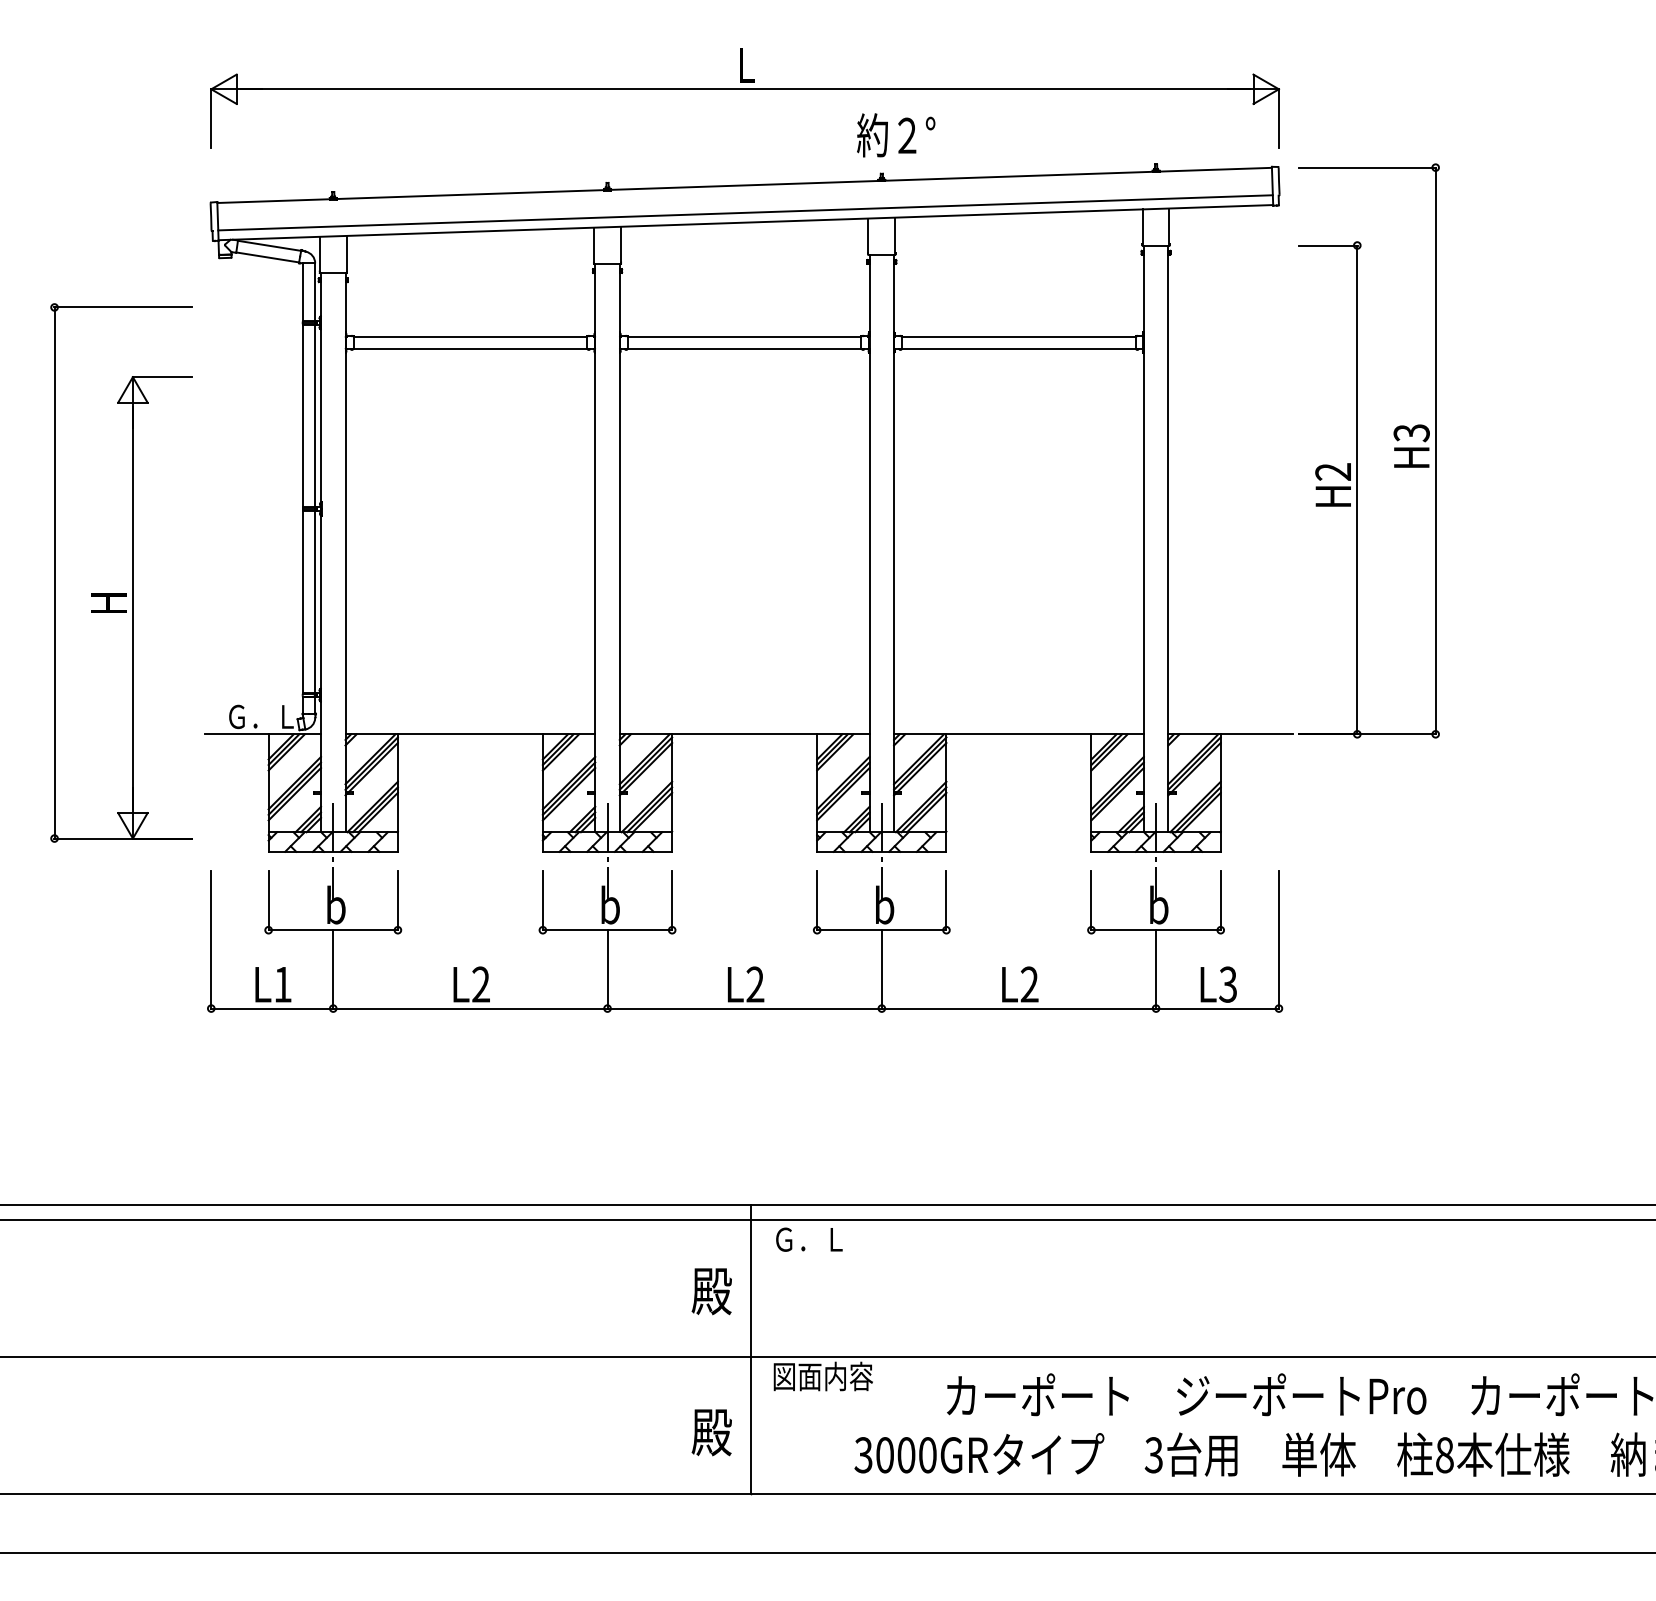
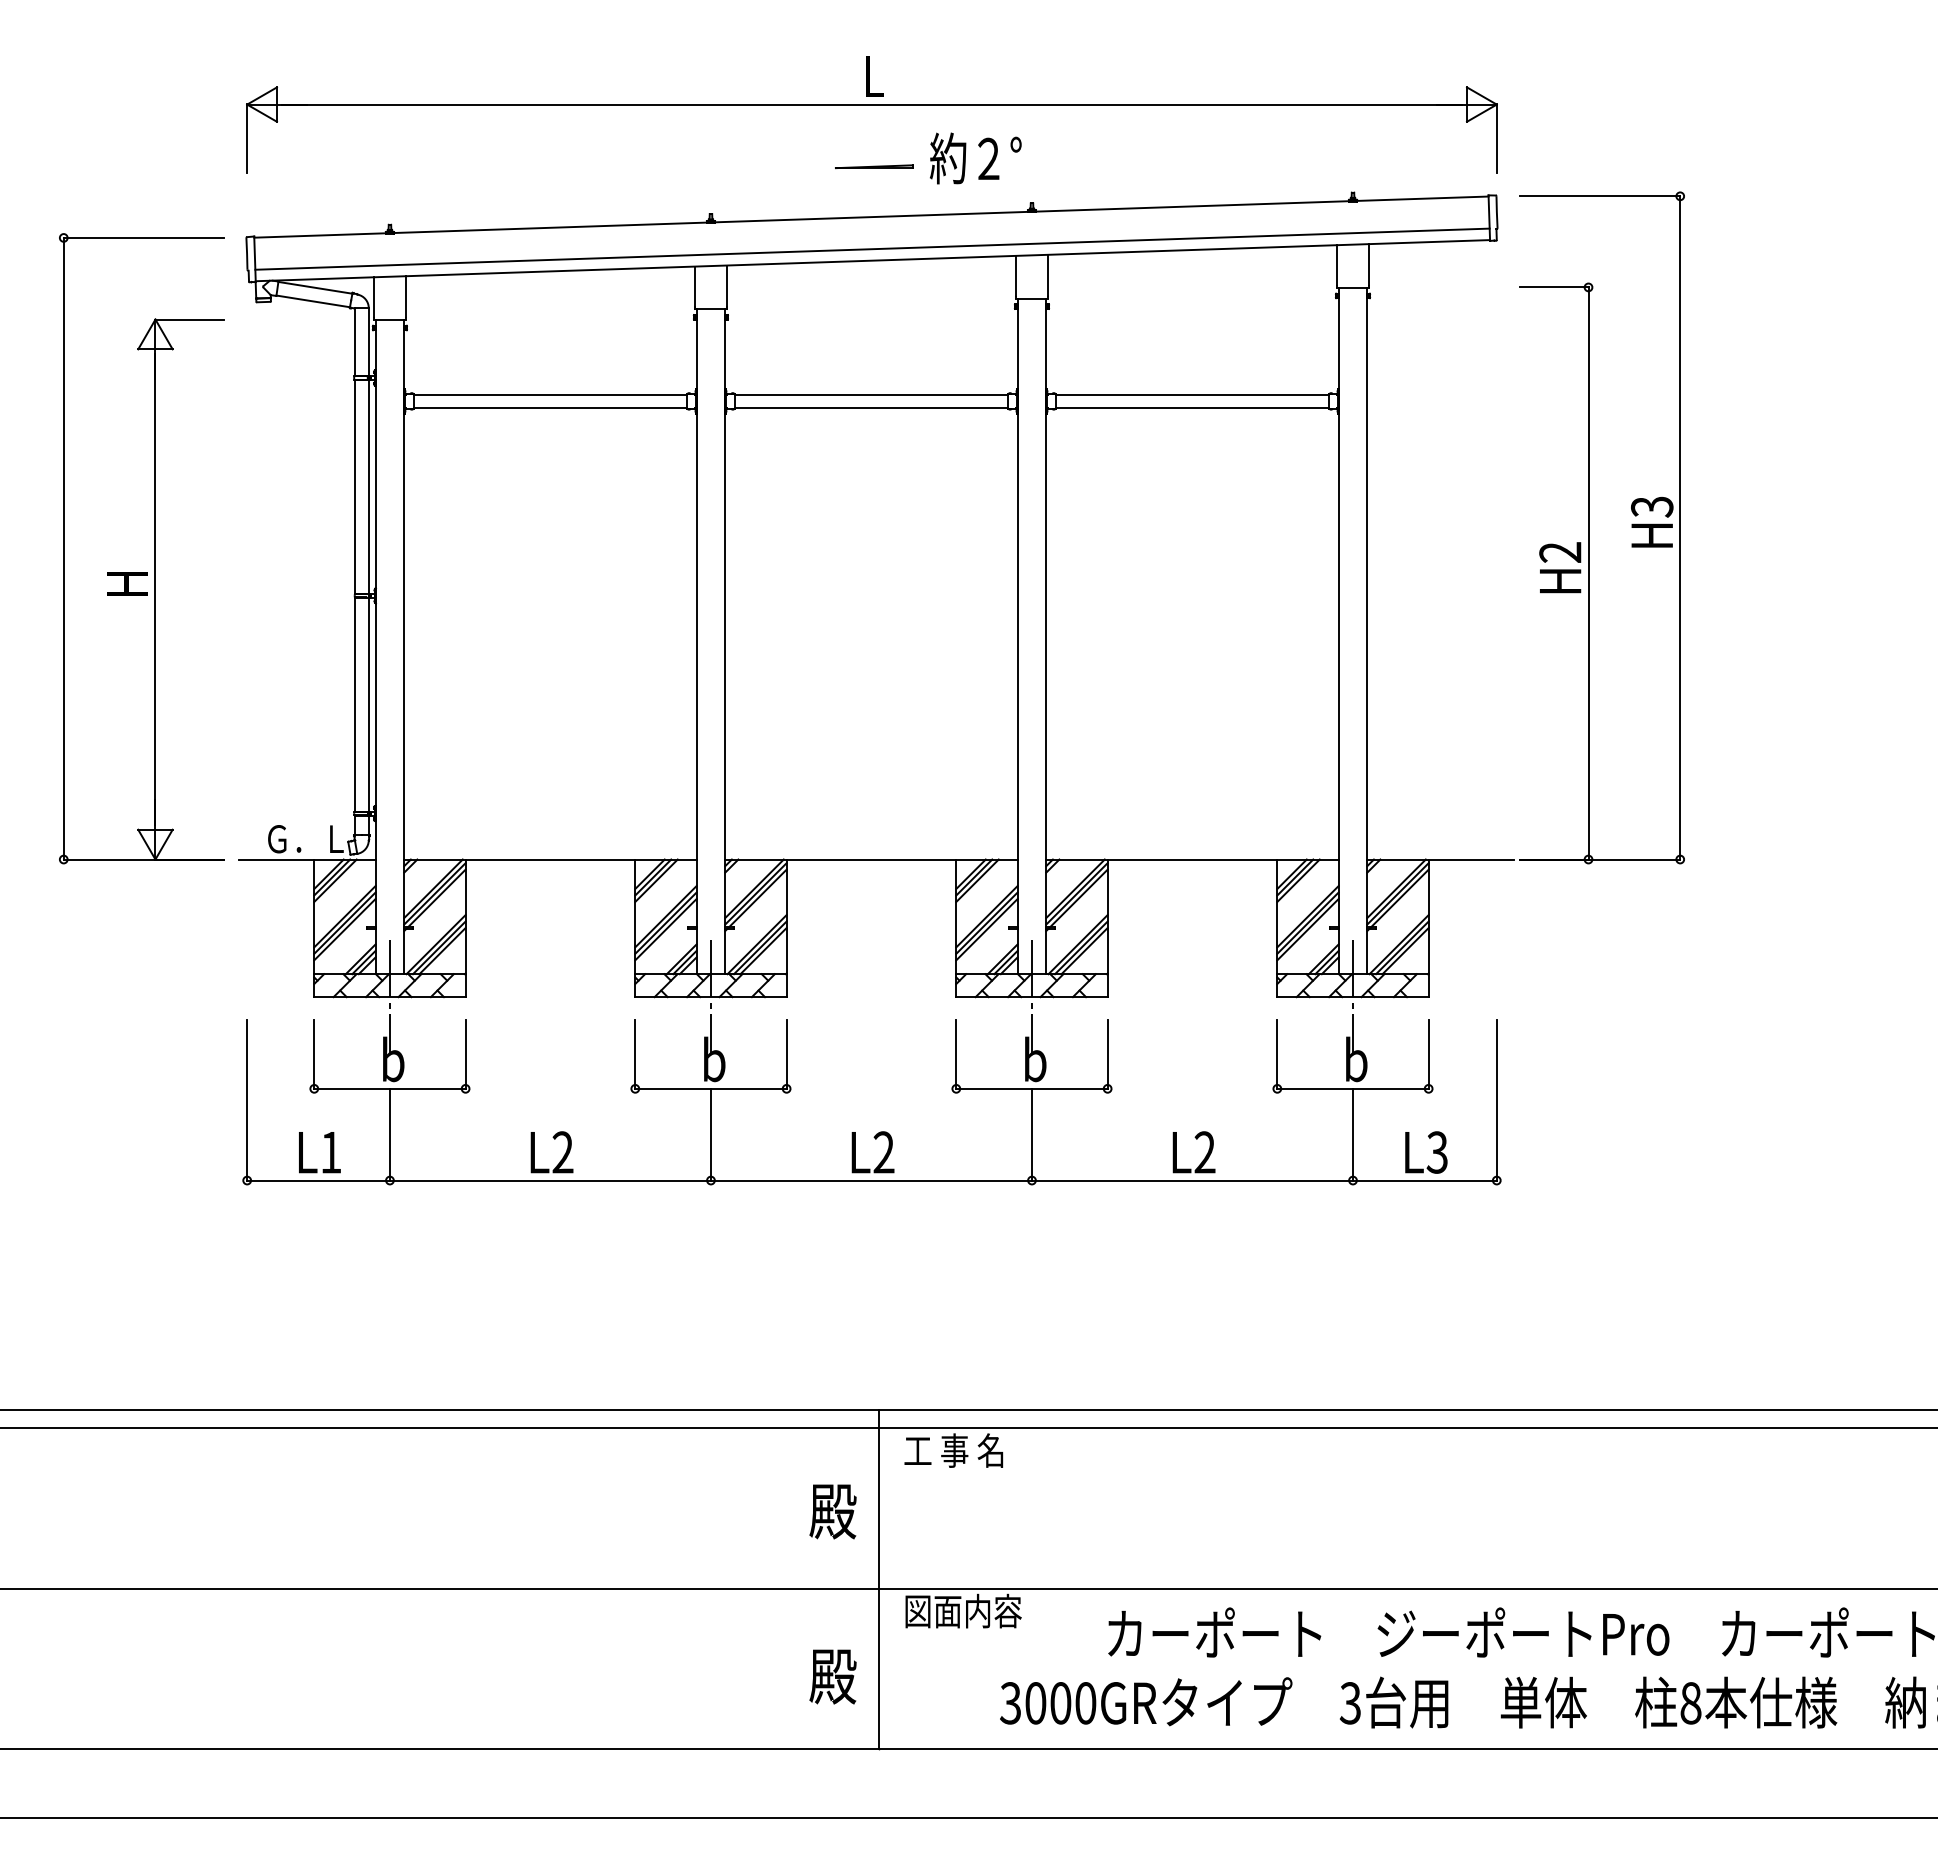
text: (895, 135) -> (975, 158), moved
line: (747, 142) -> (874, 166), added
part: (132, 572) -> (154, 548), moved
text: (814, 1239) -> (953, 1450), Ｇ．Ｌ -> 工 事 名

